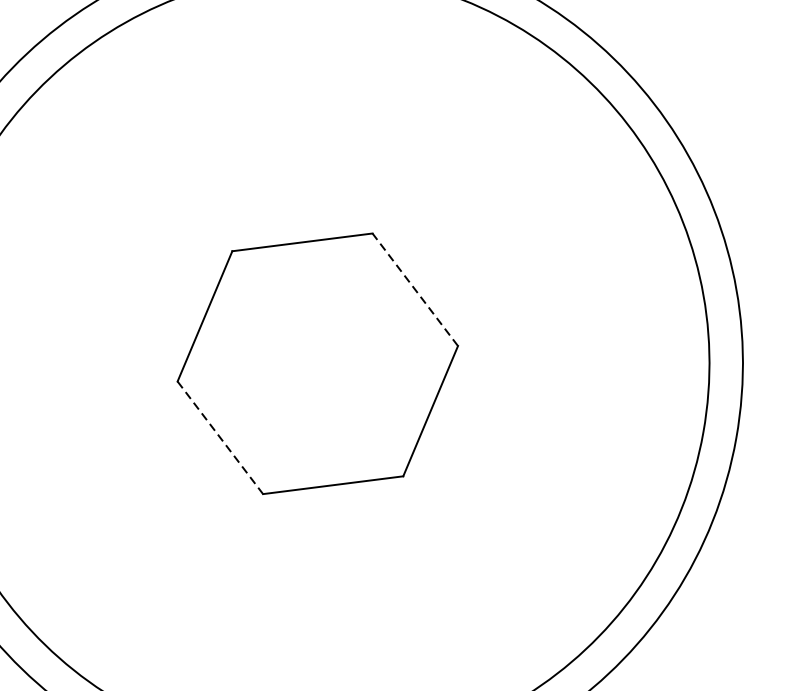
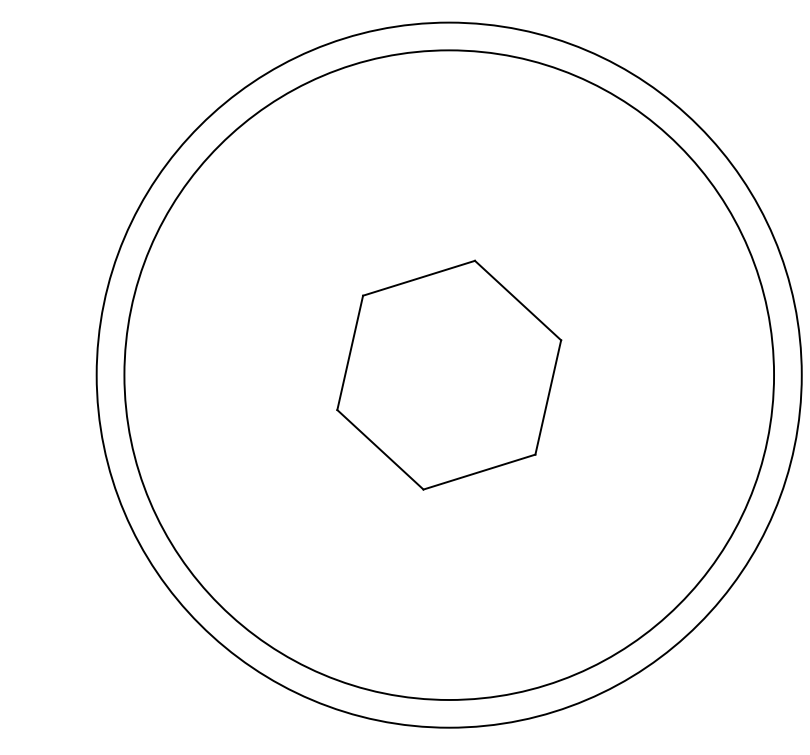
line: (415, 289) -> (518, 300), dashed -> solid
line: (220, 437) -> (380, 449), dashed -> solid

